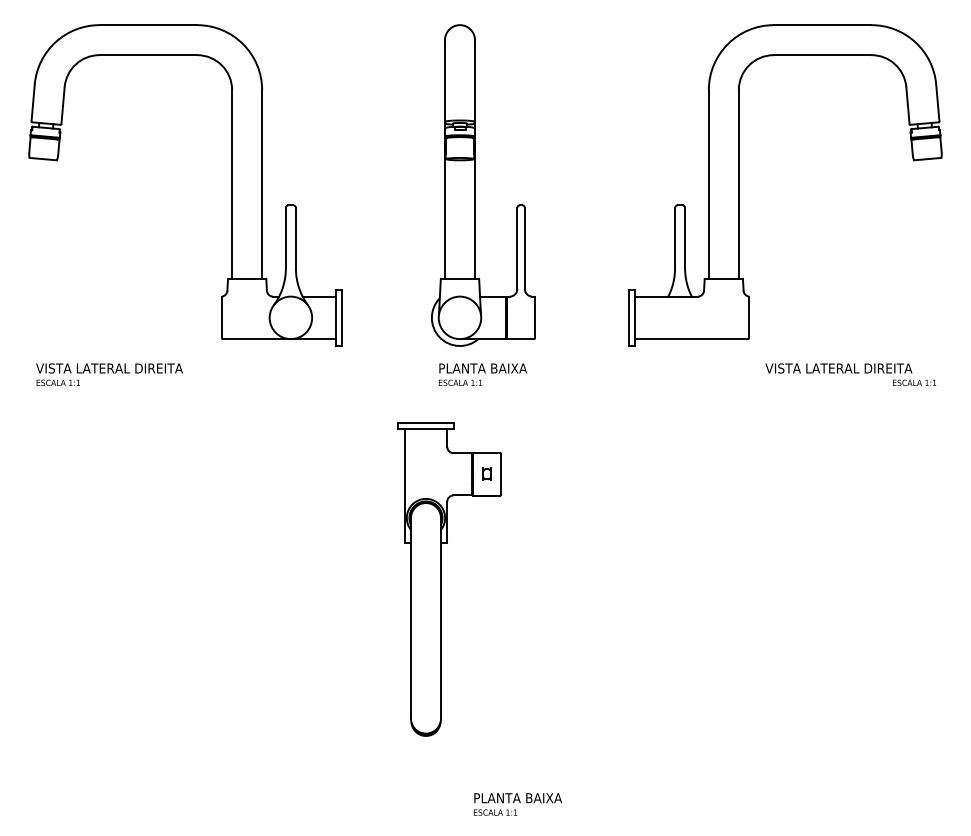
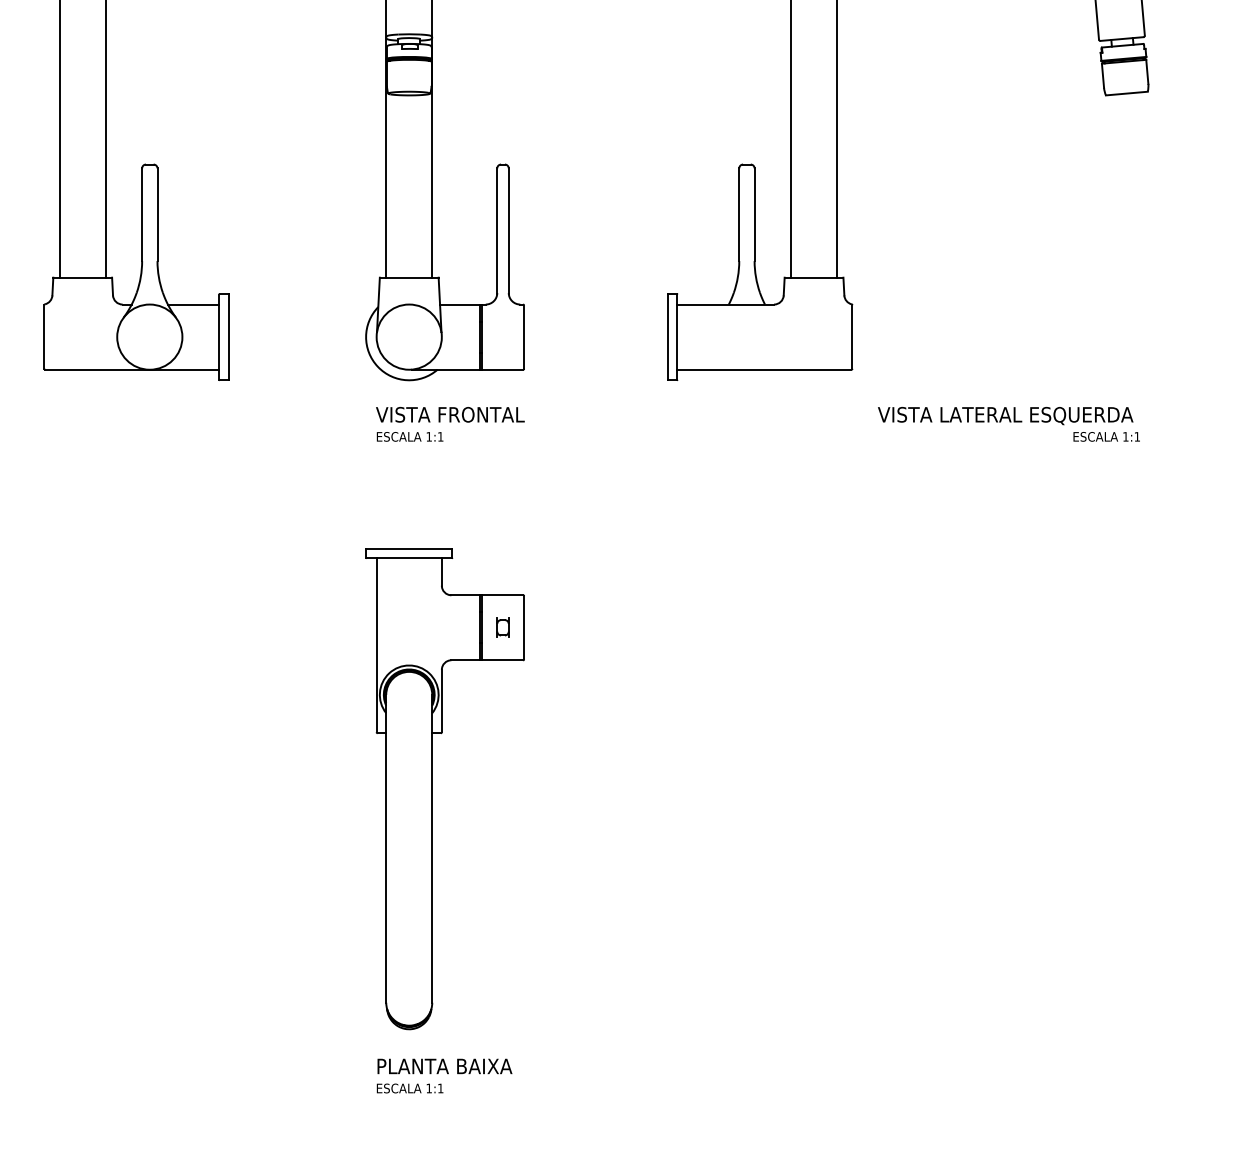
text: (486, 368) -> (449, 414), PLANTA BAIXA -> VISTA FRONTAL
text: (898, 369) -> (1082, 416), VISTA LATERAL DIREITA -> VISTA LATERAL ESQUERDA
part: (441, 579) -> (433, 789), moved
text: (517, 804) -> (443, 1076), moved

